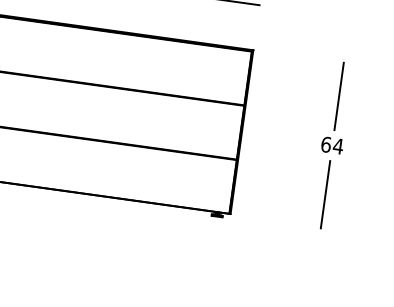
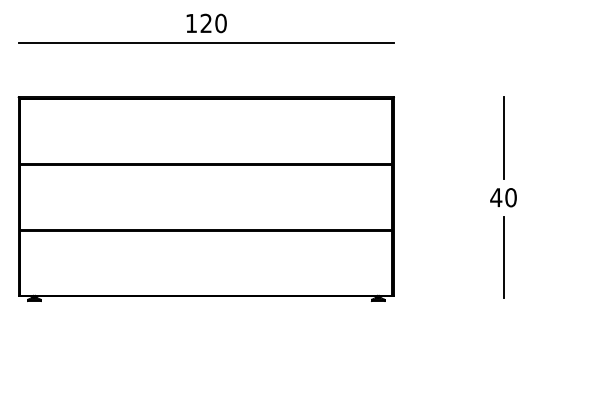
text: (332, 145) -> (503, 197), 64 -> 40

